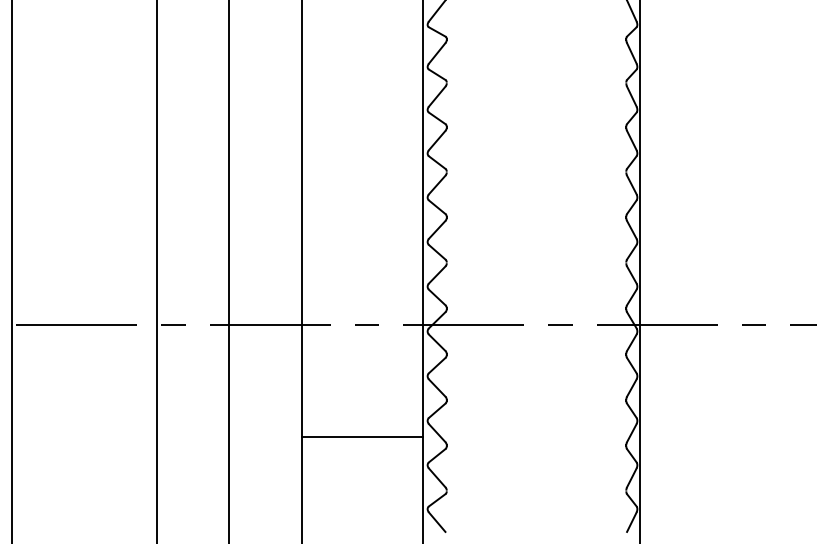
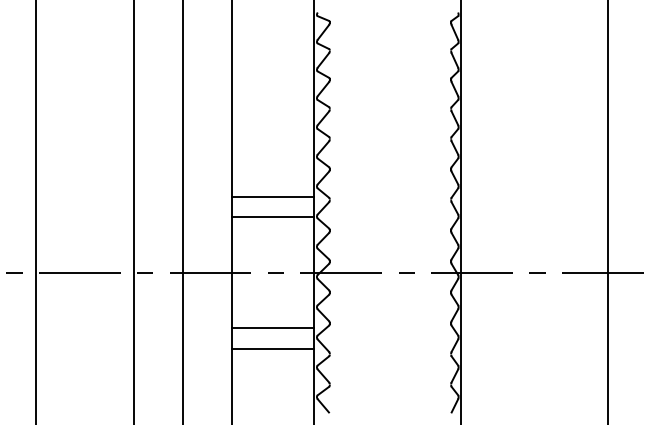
line: (361, 213) -> (272, 197), added
line: (361, 243) -> (272, 217), added
line: (361, 407) -> (272, 328), added

